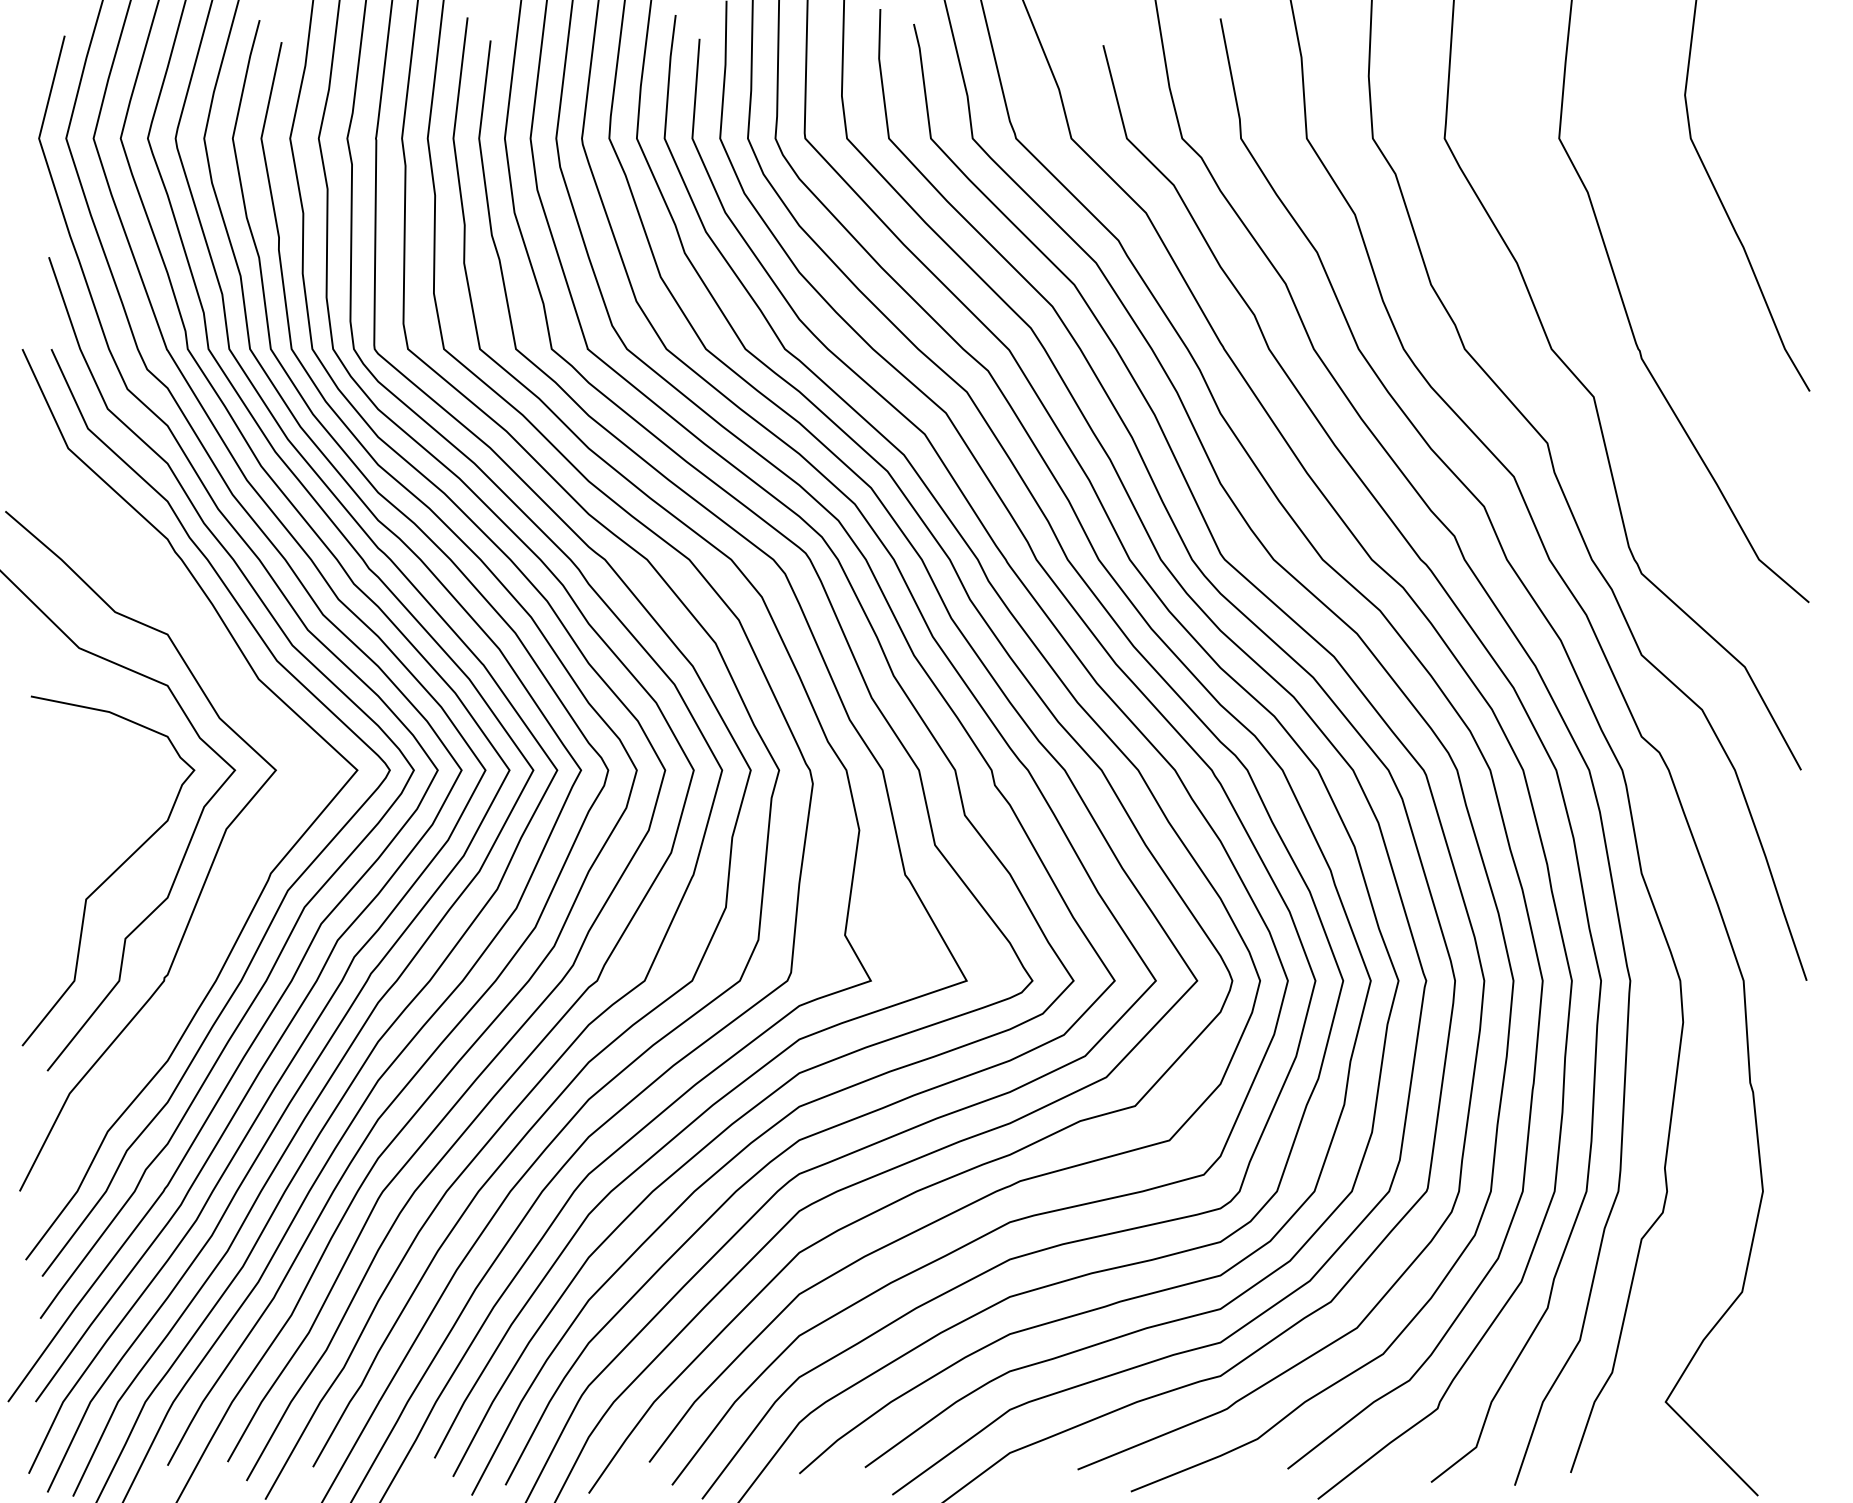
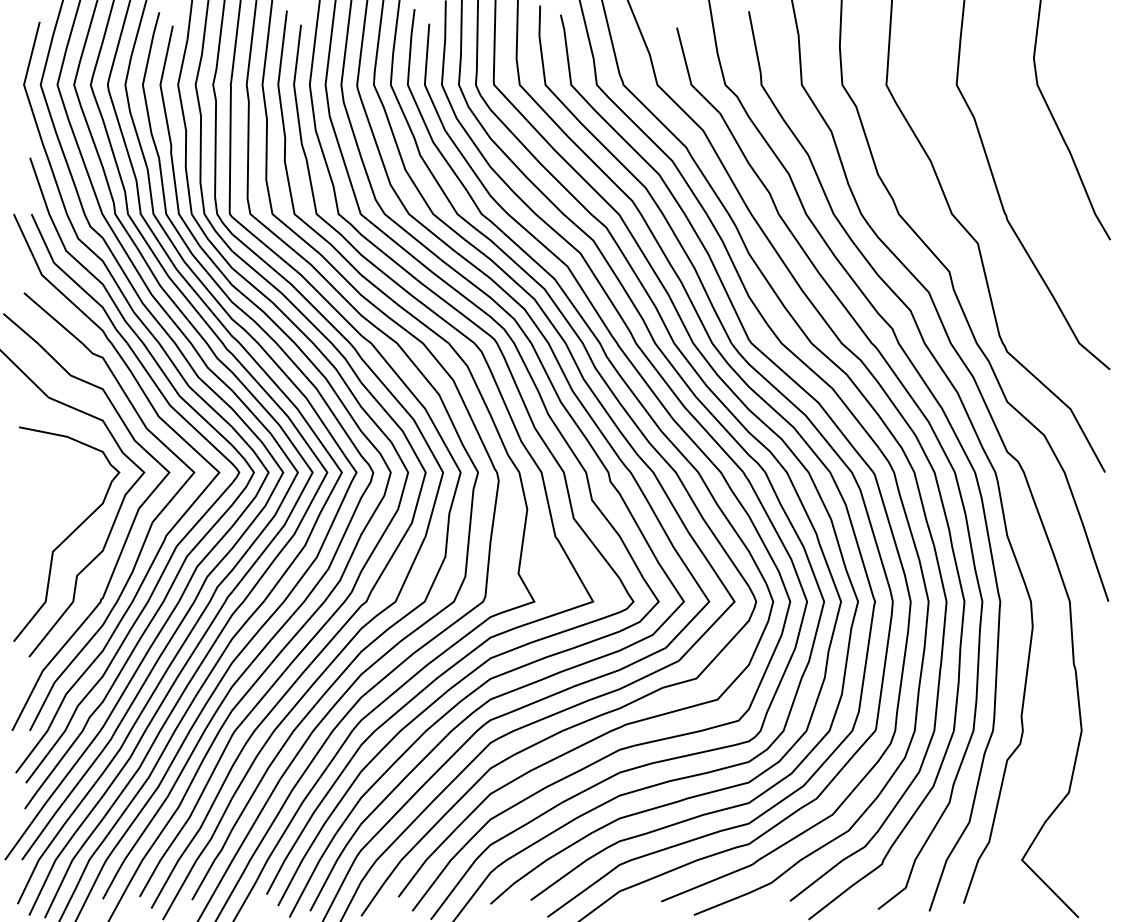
curve: (243, 858) -> (149, 526), added

